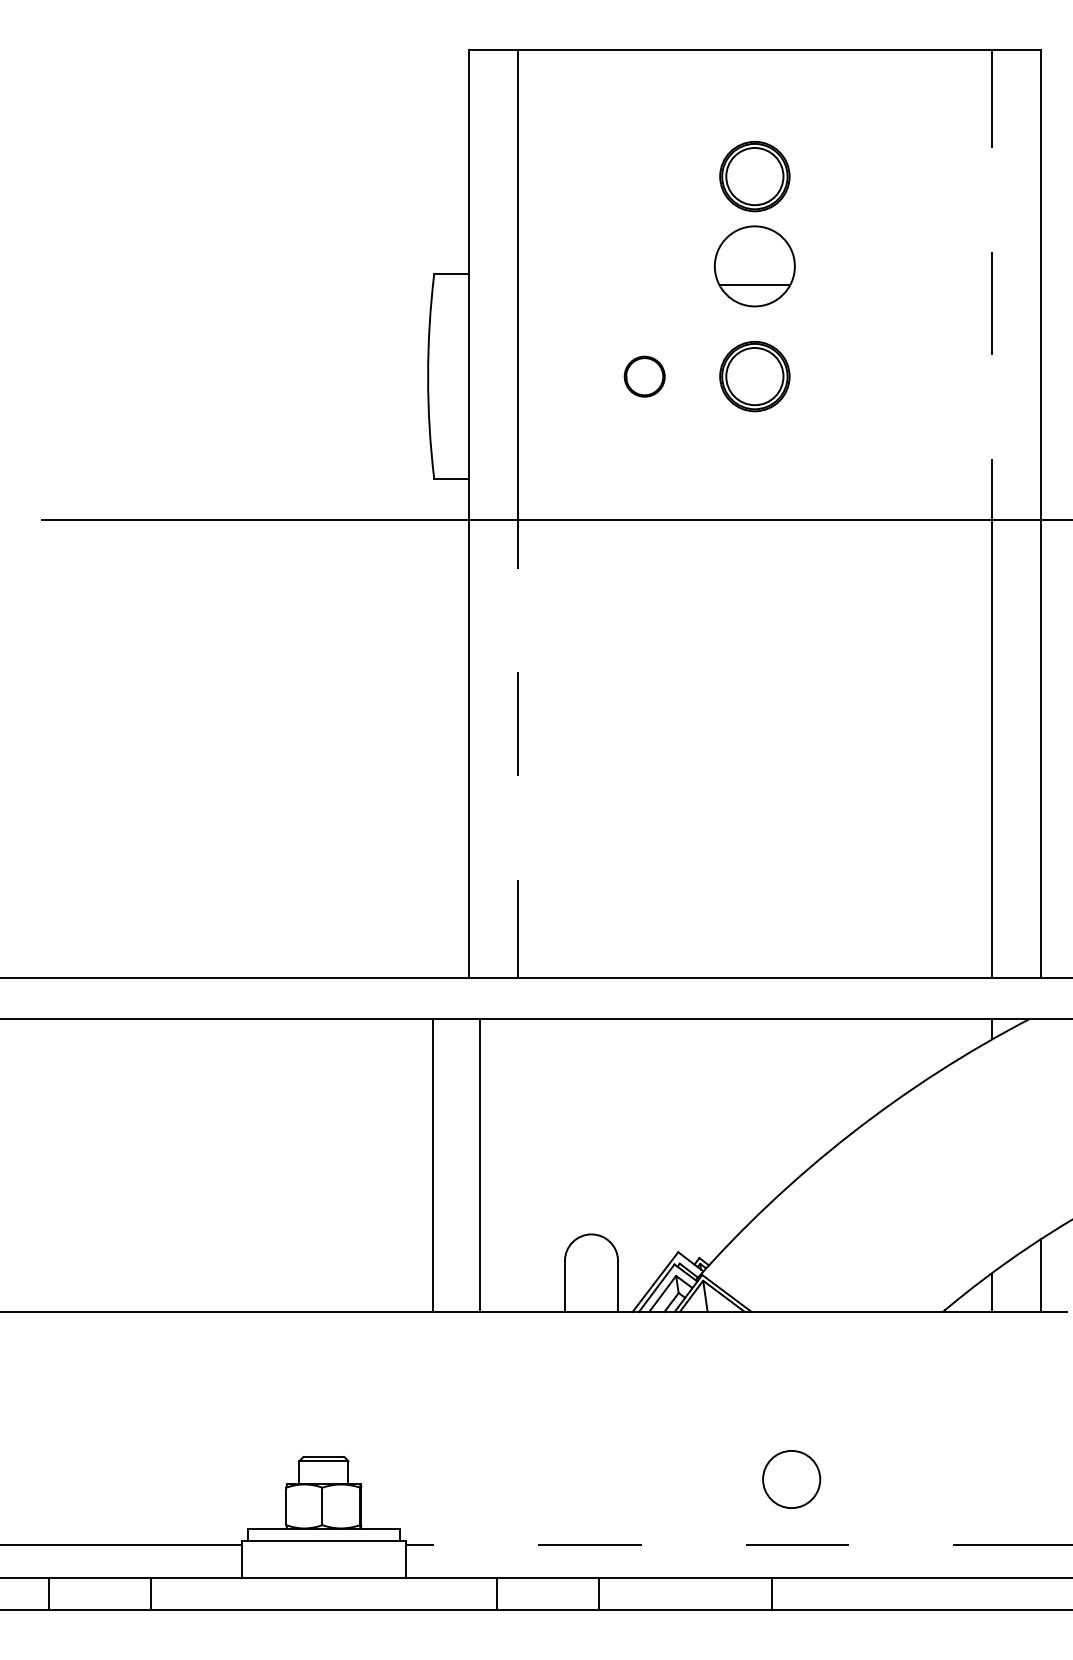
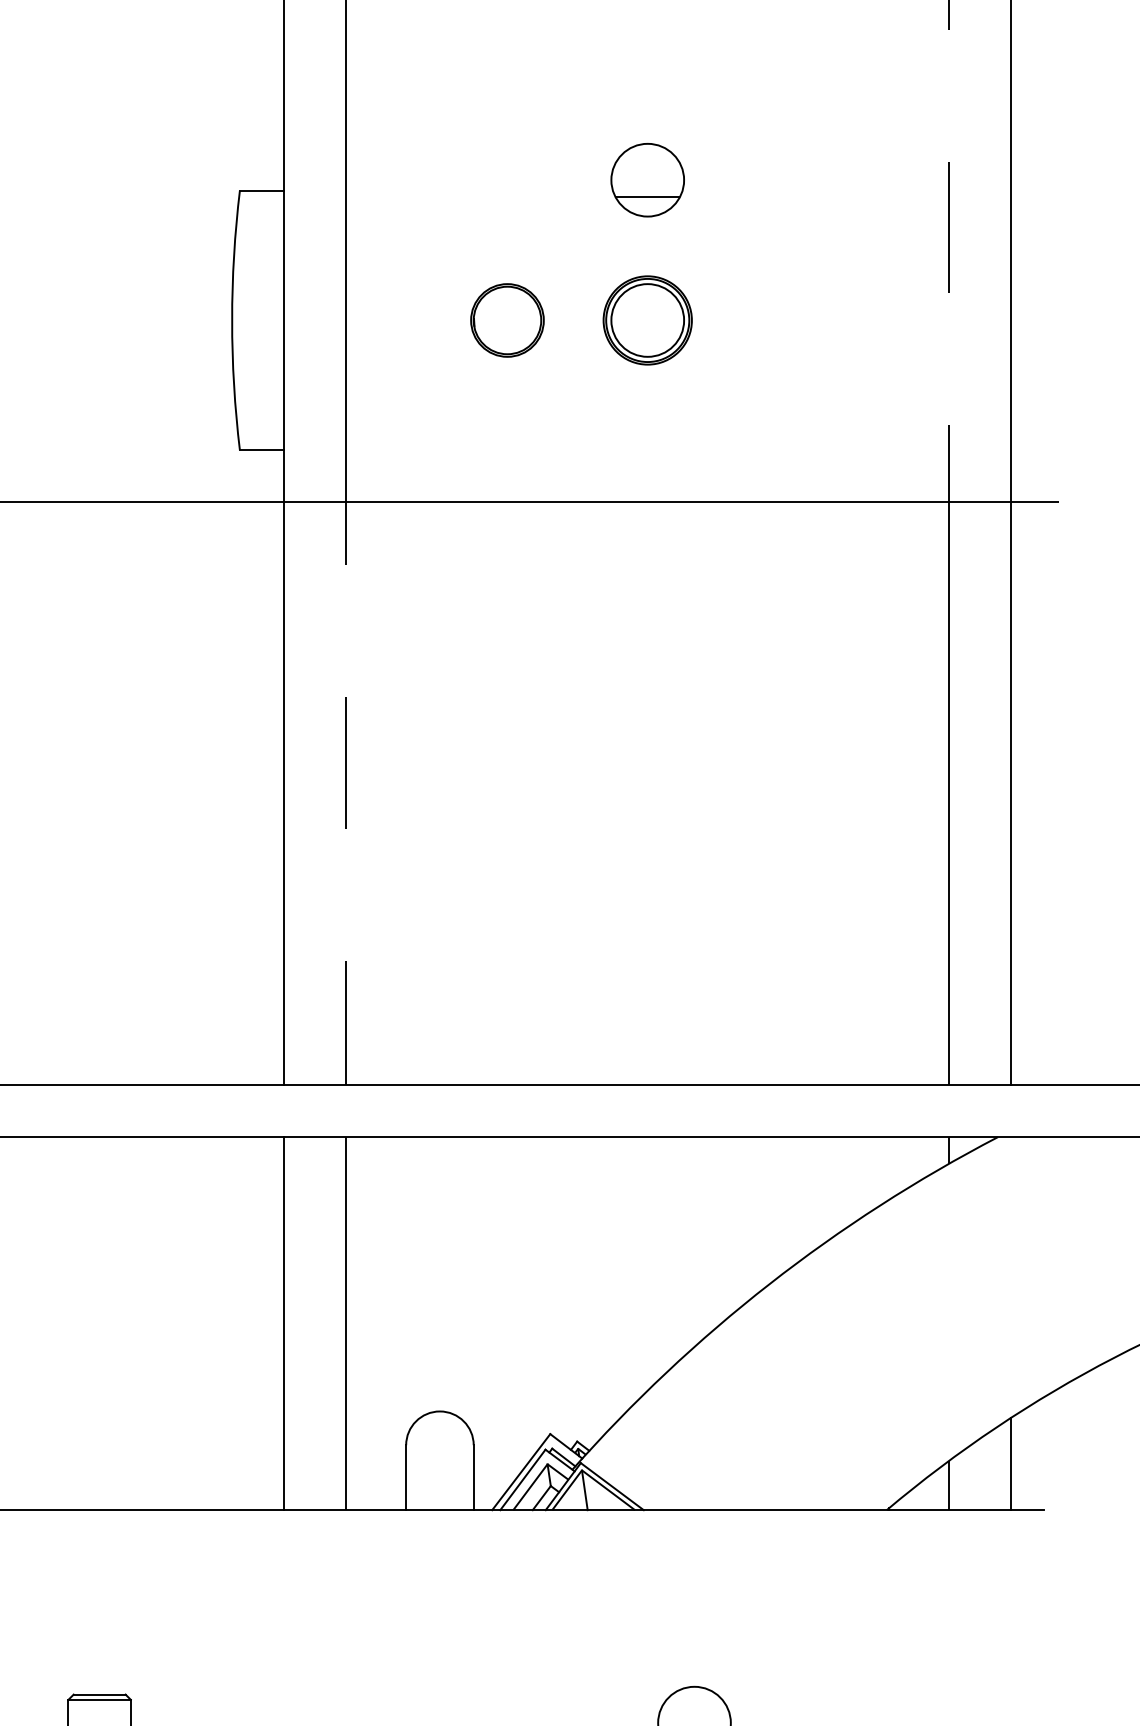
part: (754, 176) -> (647, 66), removed
part: (754, 265) -> (647, 179), size x0.71
part: (644, 376) -> (507, 320), size x1.43
line: (432, 1165) -> (283, 1323), moved
line: (479, 1165) -> (345, 1323), moved

